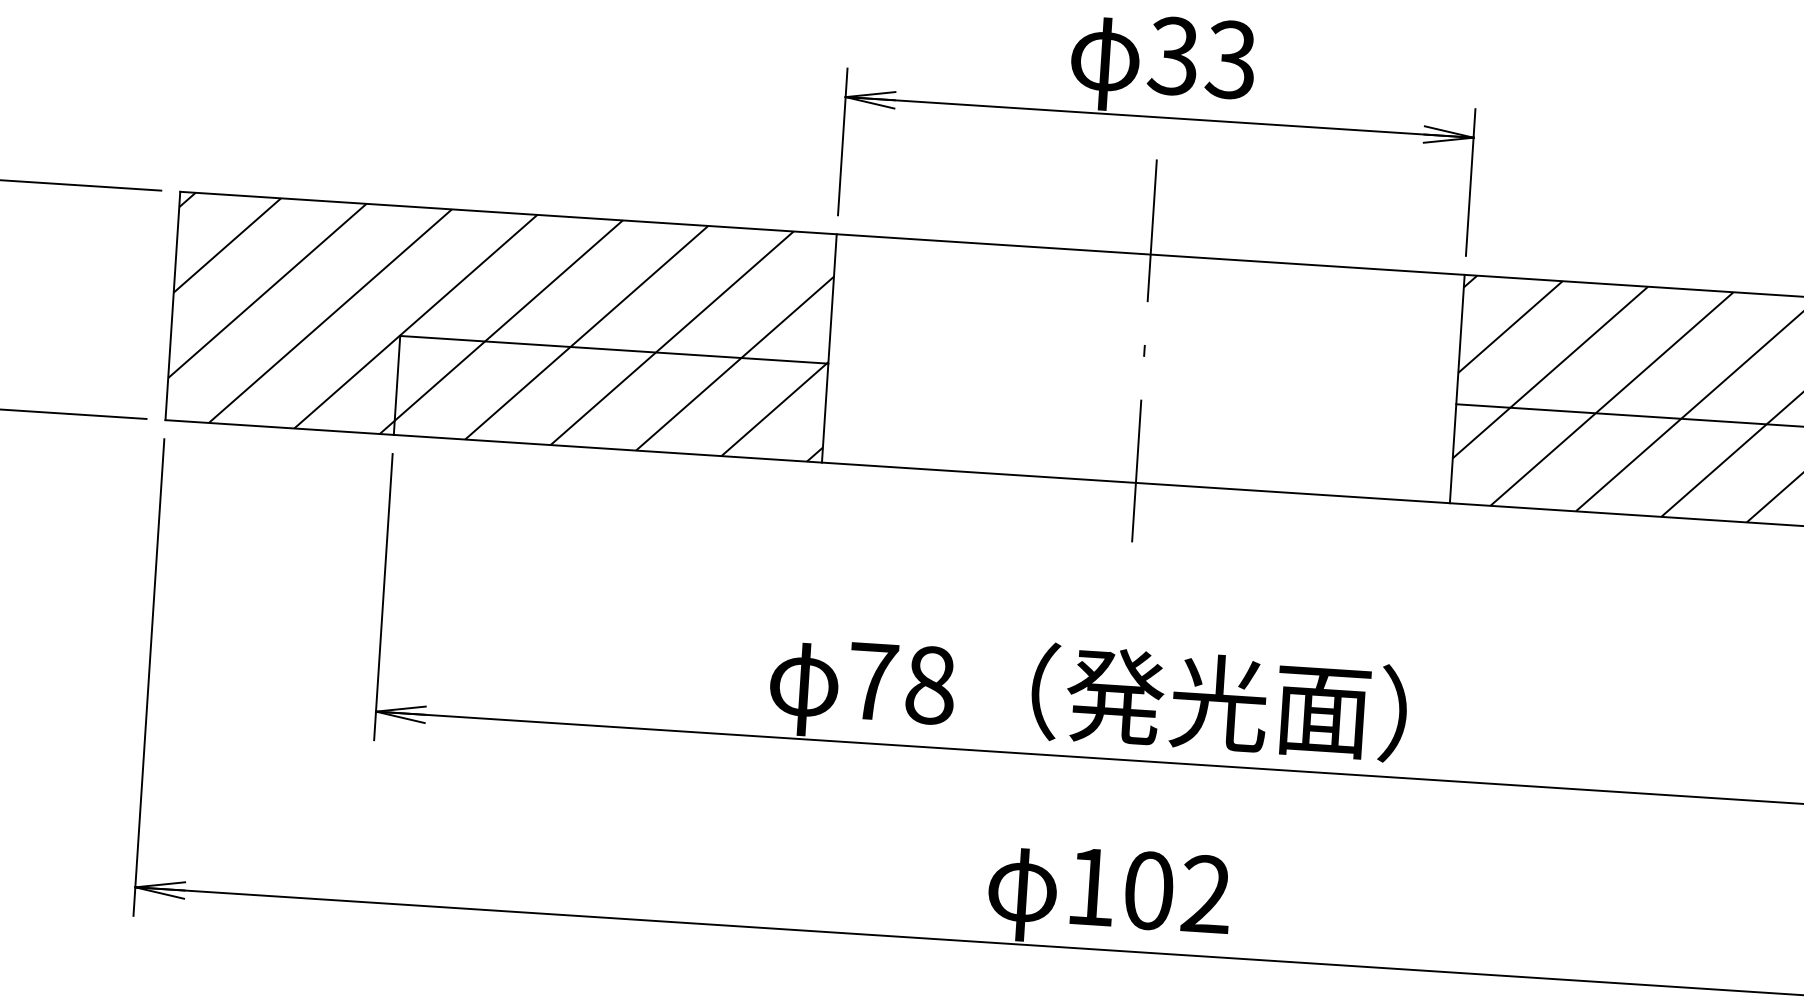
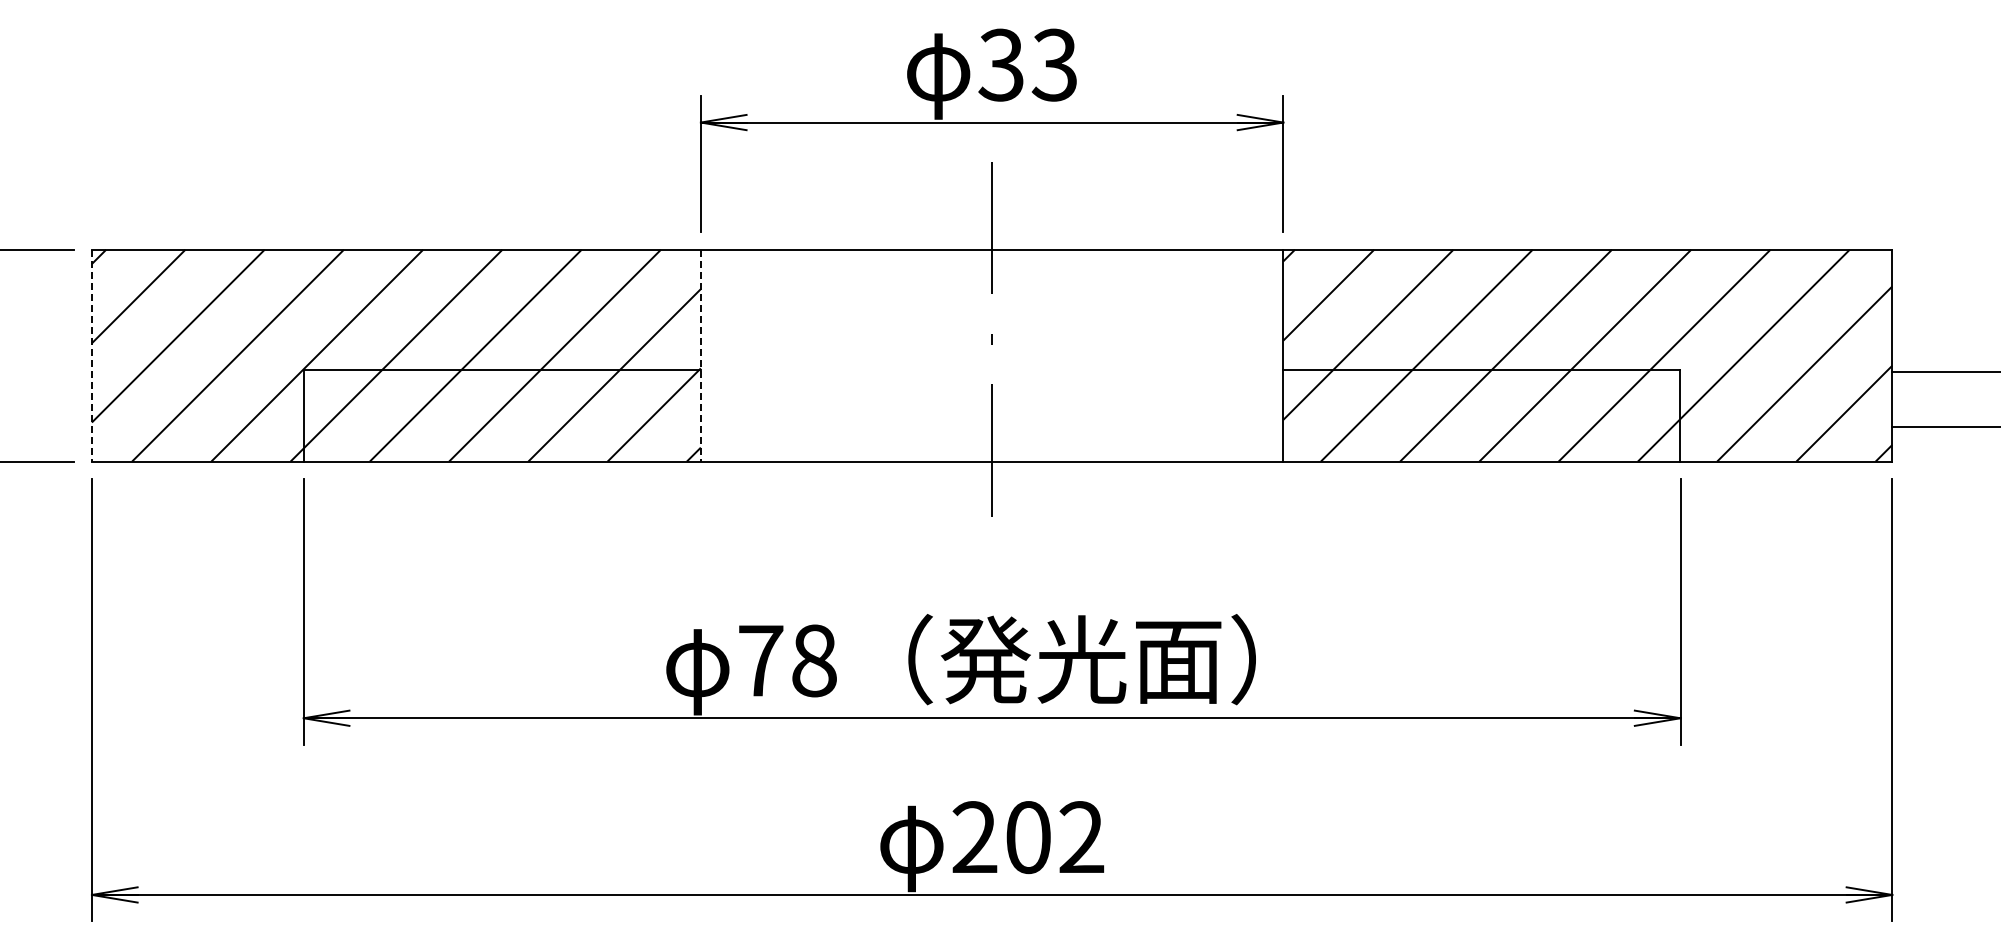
line: (172, 305) -> (91, 355), solid -> dashed
line: (828, 348) -> (700, 355), solid -> dashed
text: (1090, 885) -> (974, 836), 102 -> 202

